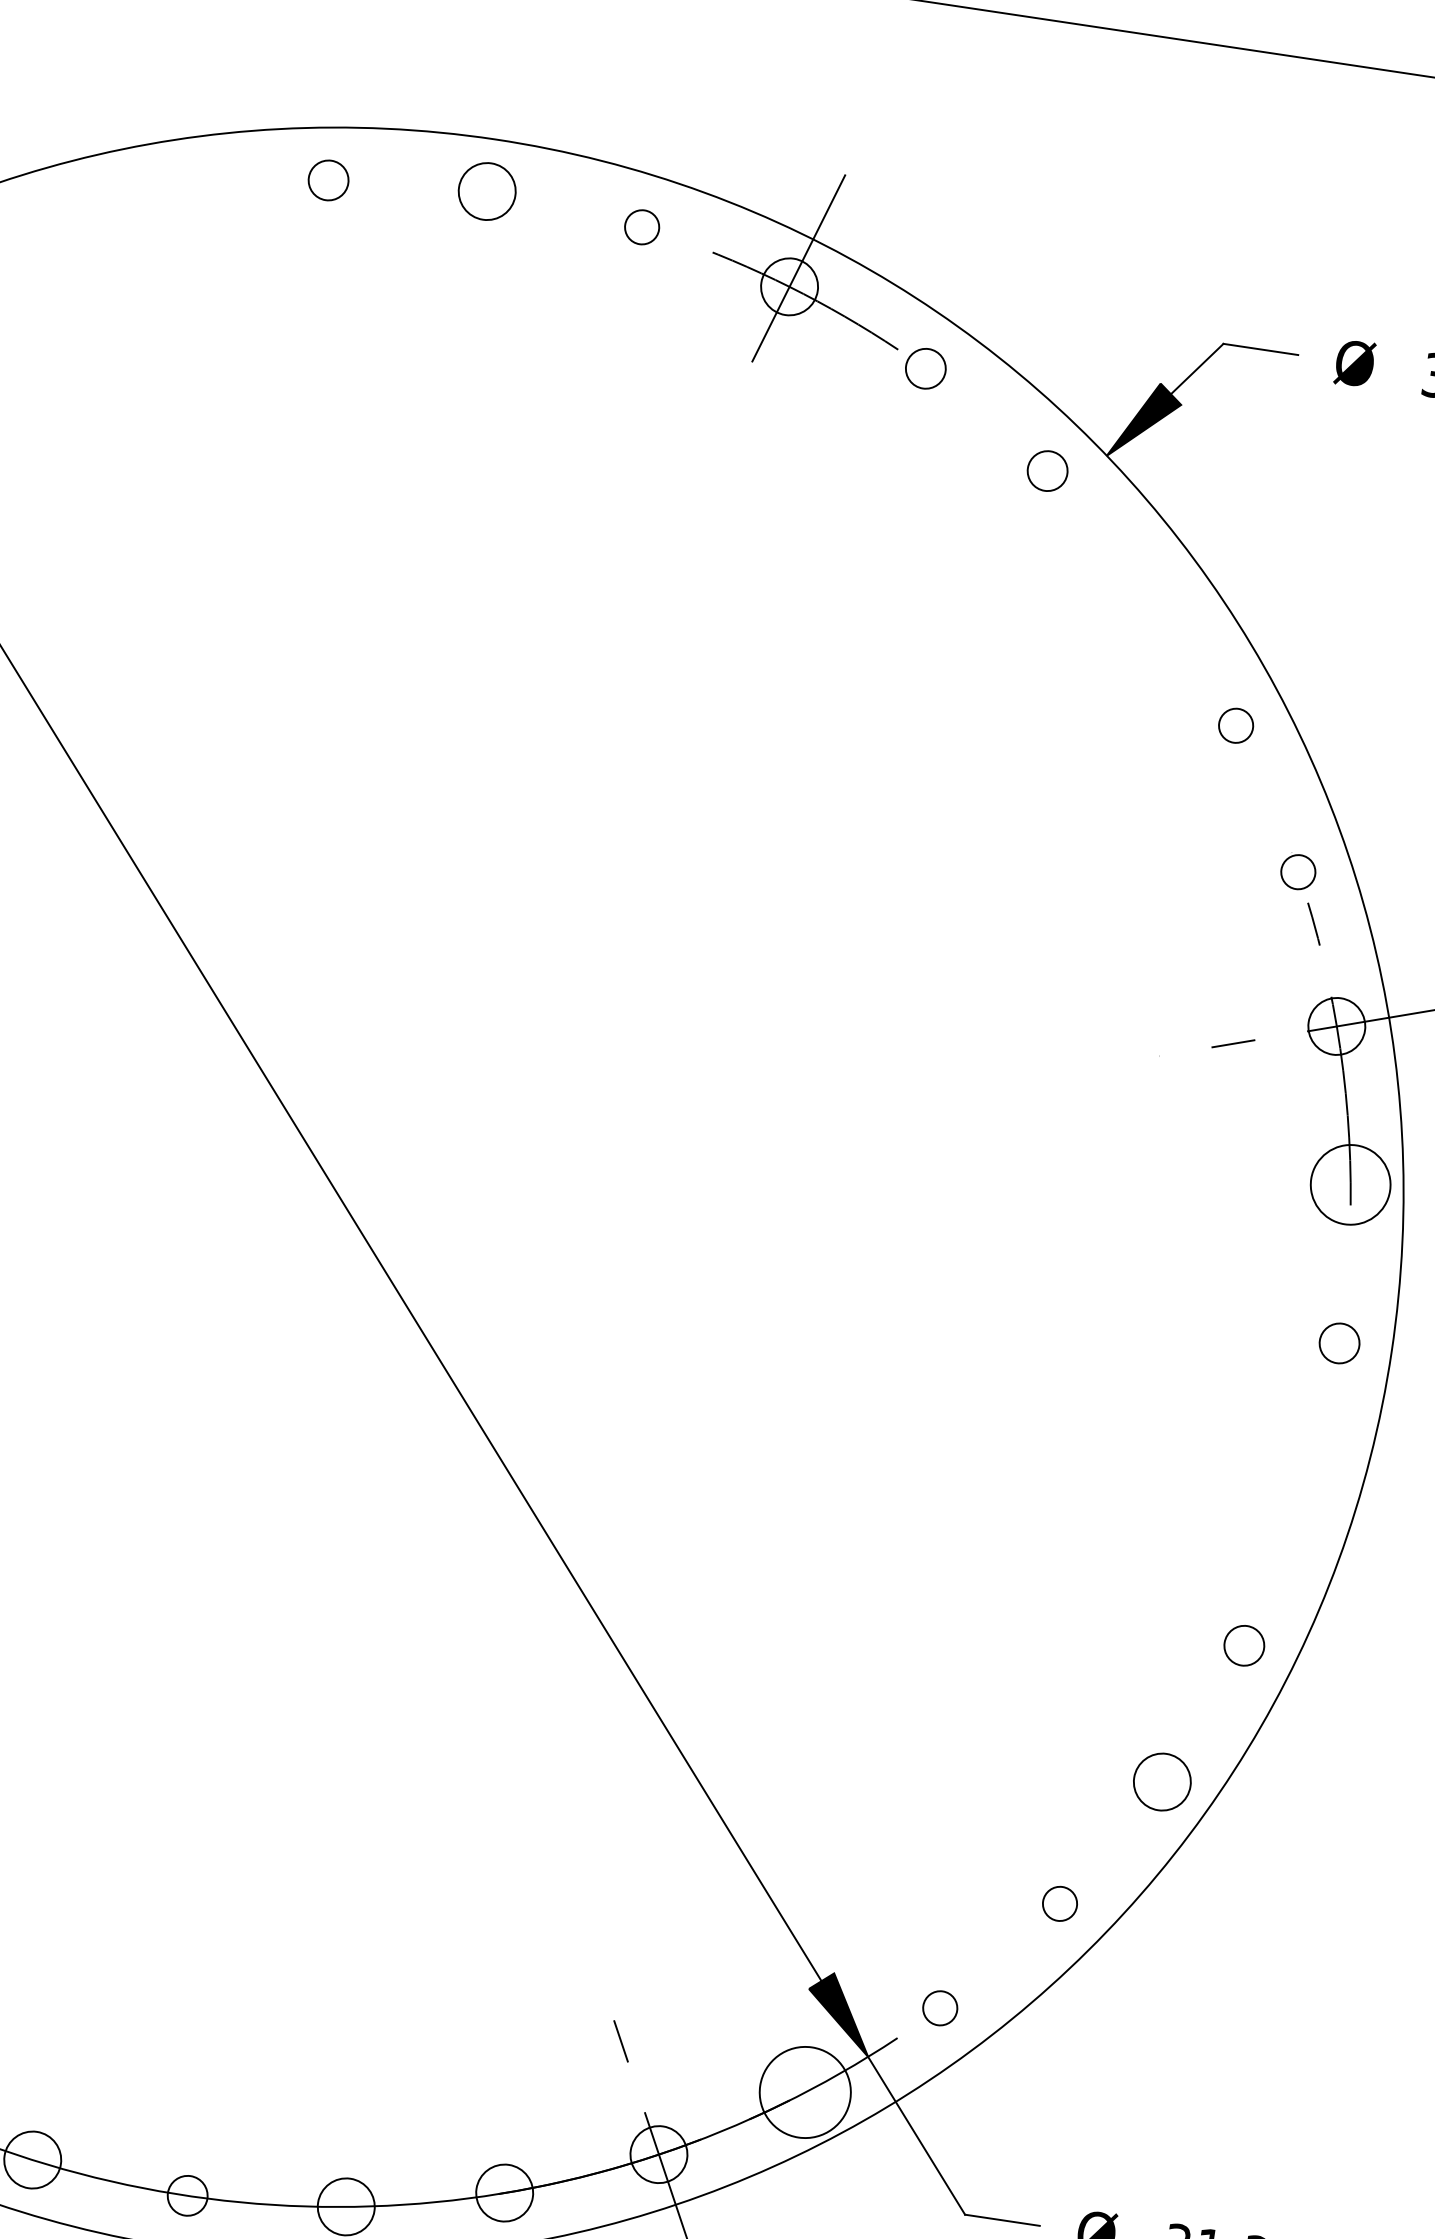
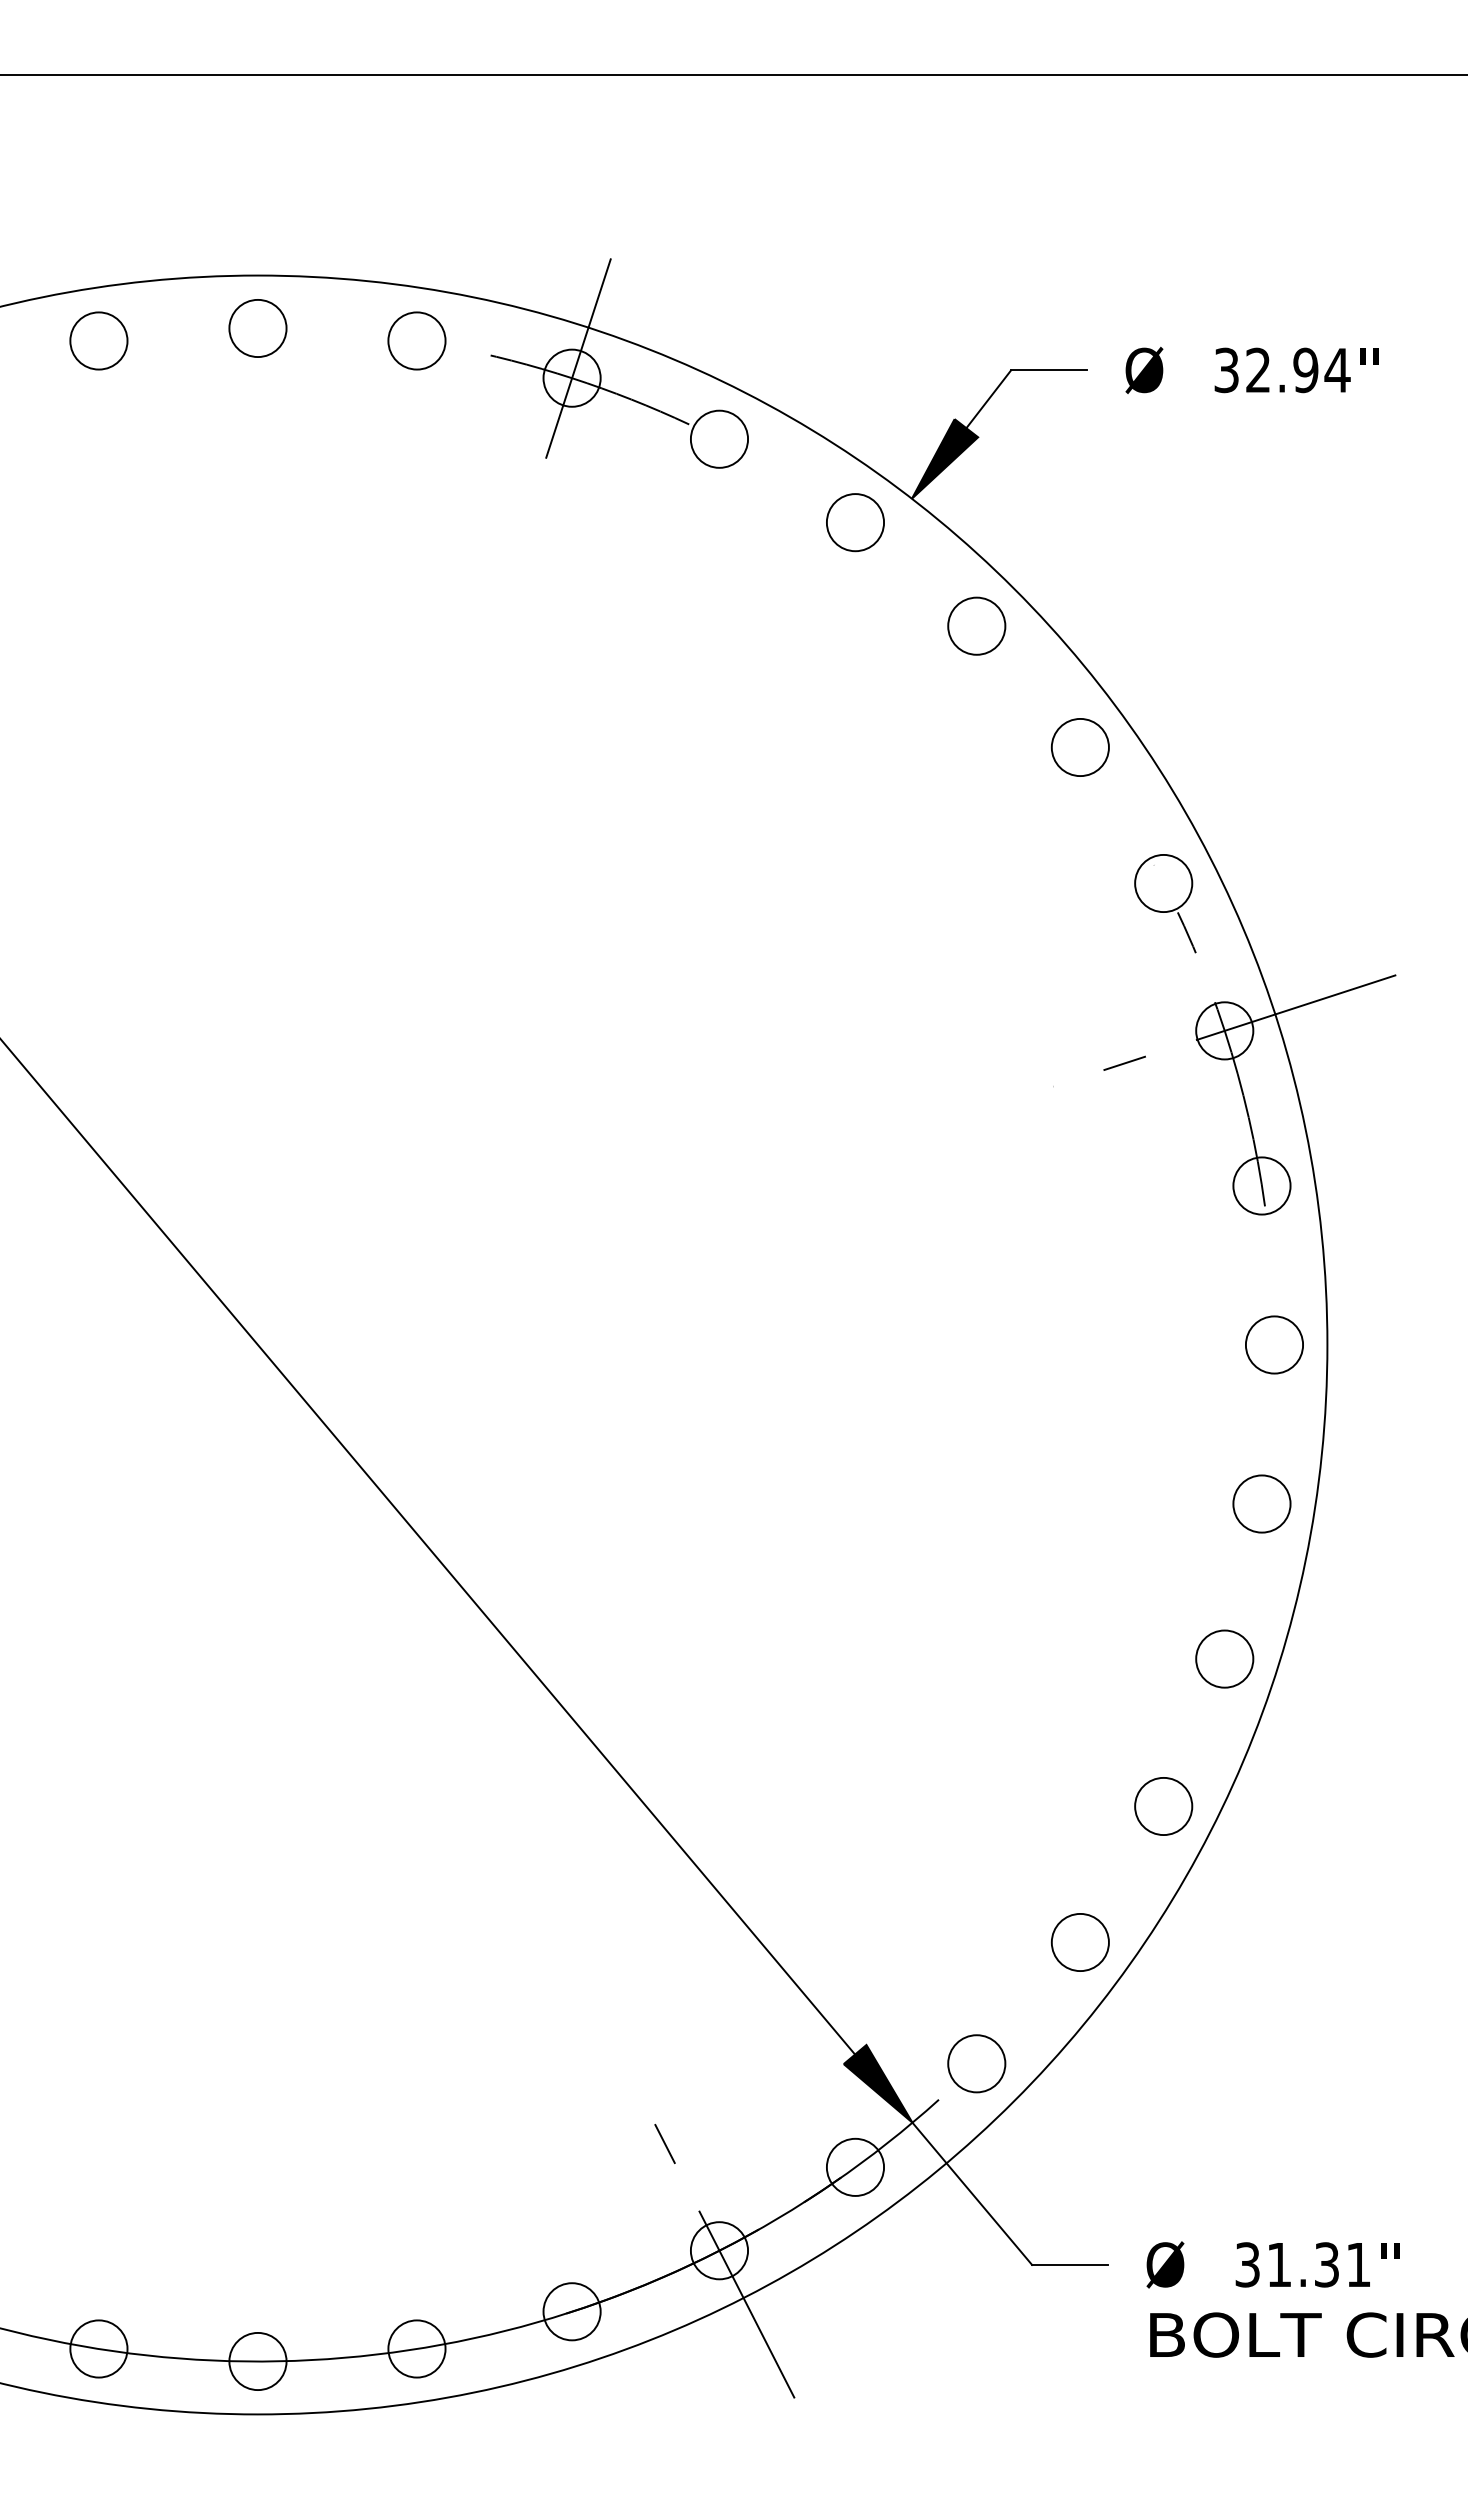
circle: (328, 179) -> (98, 340), size x1.43
circle: (641, 226) -> (416, 340), size x1.67
circle: (926, 368) -> (719, 438), size x1.43
circle: (1047, 470) -> (855, 522), size x1.43
circle: (1151, 590) -> (976, 625), added
circle: (1235, 725) -> (1079, 747), size x1.67
circle: (1298, 872) -> (1163, 883), size x1.67
circle: (1350, 1184) -> (1261, 1185), size x0.71
circle: (1339, 1342) -> (1274, 1344), size x1.43
circle: (1303, 1497) -> (1261, 1503), added
circle: (1244, 1645) -> (1224, 1658), size x1.43
circle: (1059, 1903) -> (1079, 1942), size x1.67
circle: (939, 2007) -> (976, 2063), size x1.67
circle: (805, 2091) -> (855, 2166), size x0.62
circle: (187, 2195) -> (257, 2361), size x1.43

